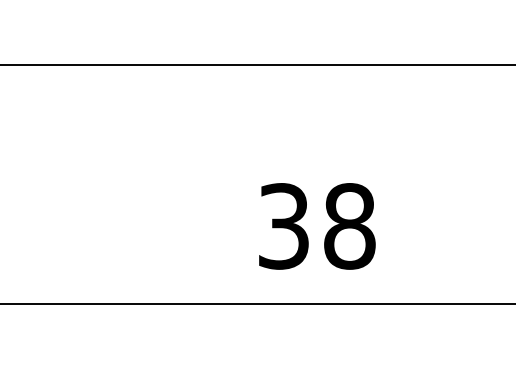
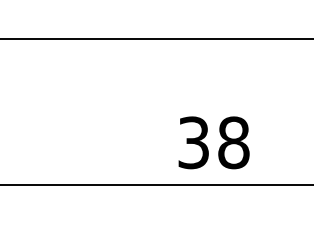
text: (316, 225) -> (213, 142), moved

